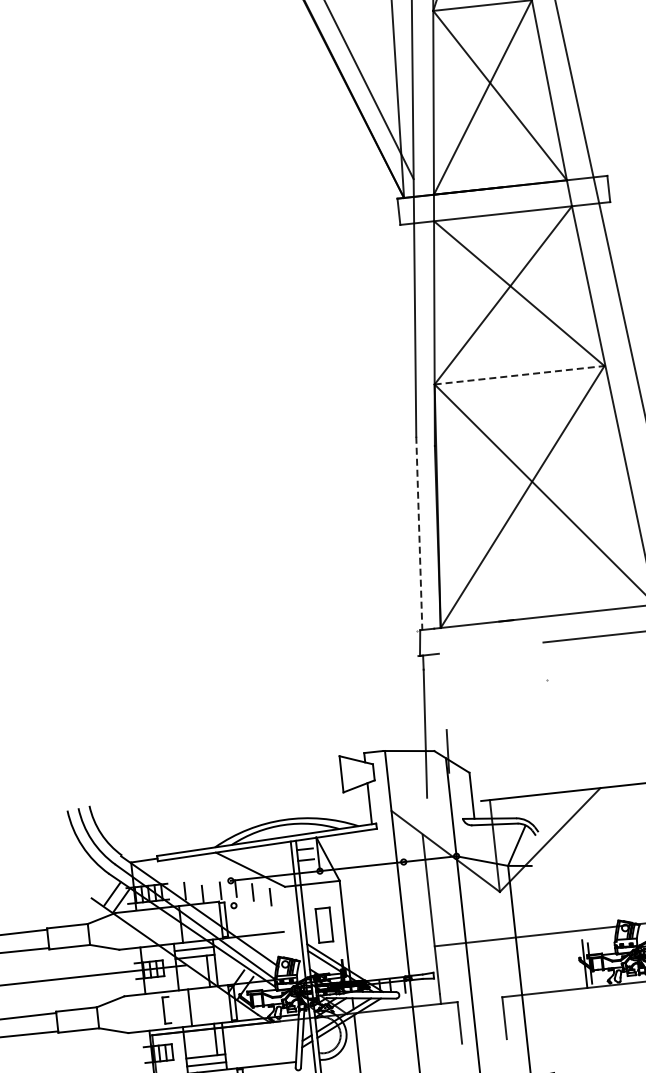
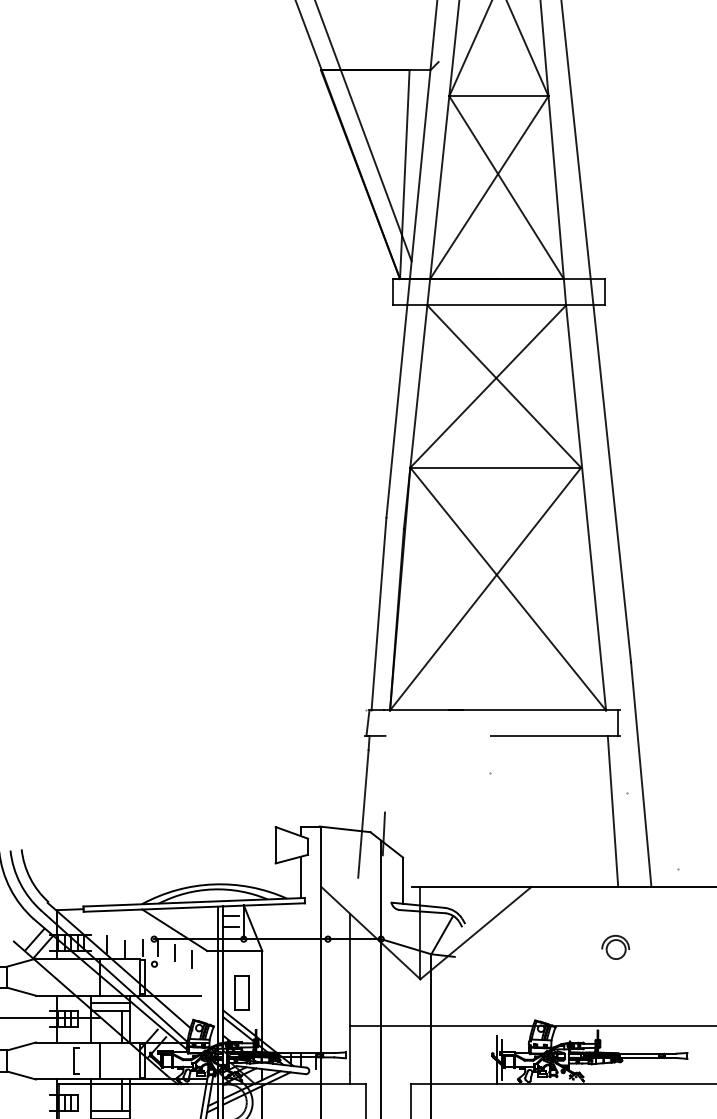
line: (520, 374) -> (496, 467), dashed -> solid
line: (419, 533) -> (379, 614), dashed -> solid

